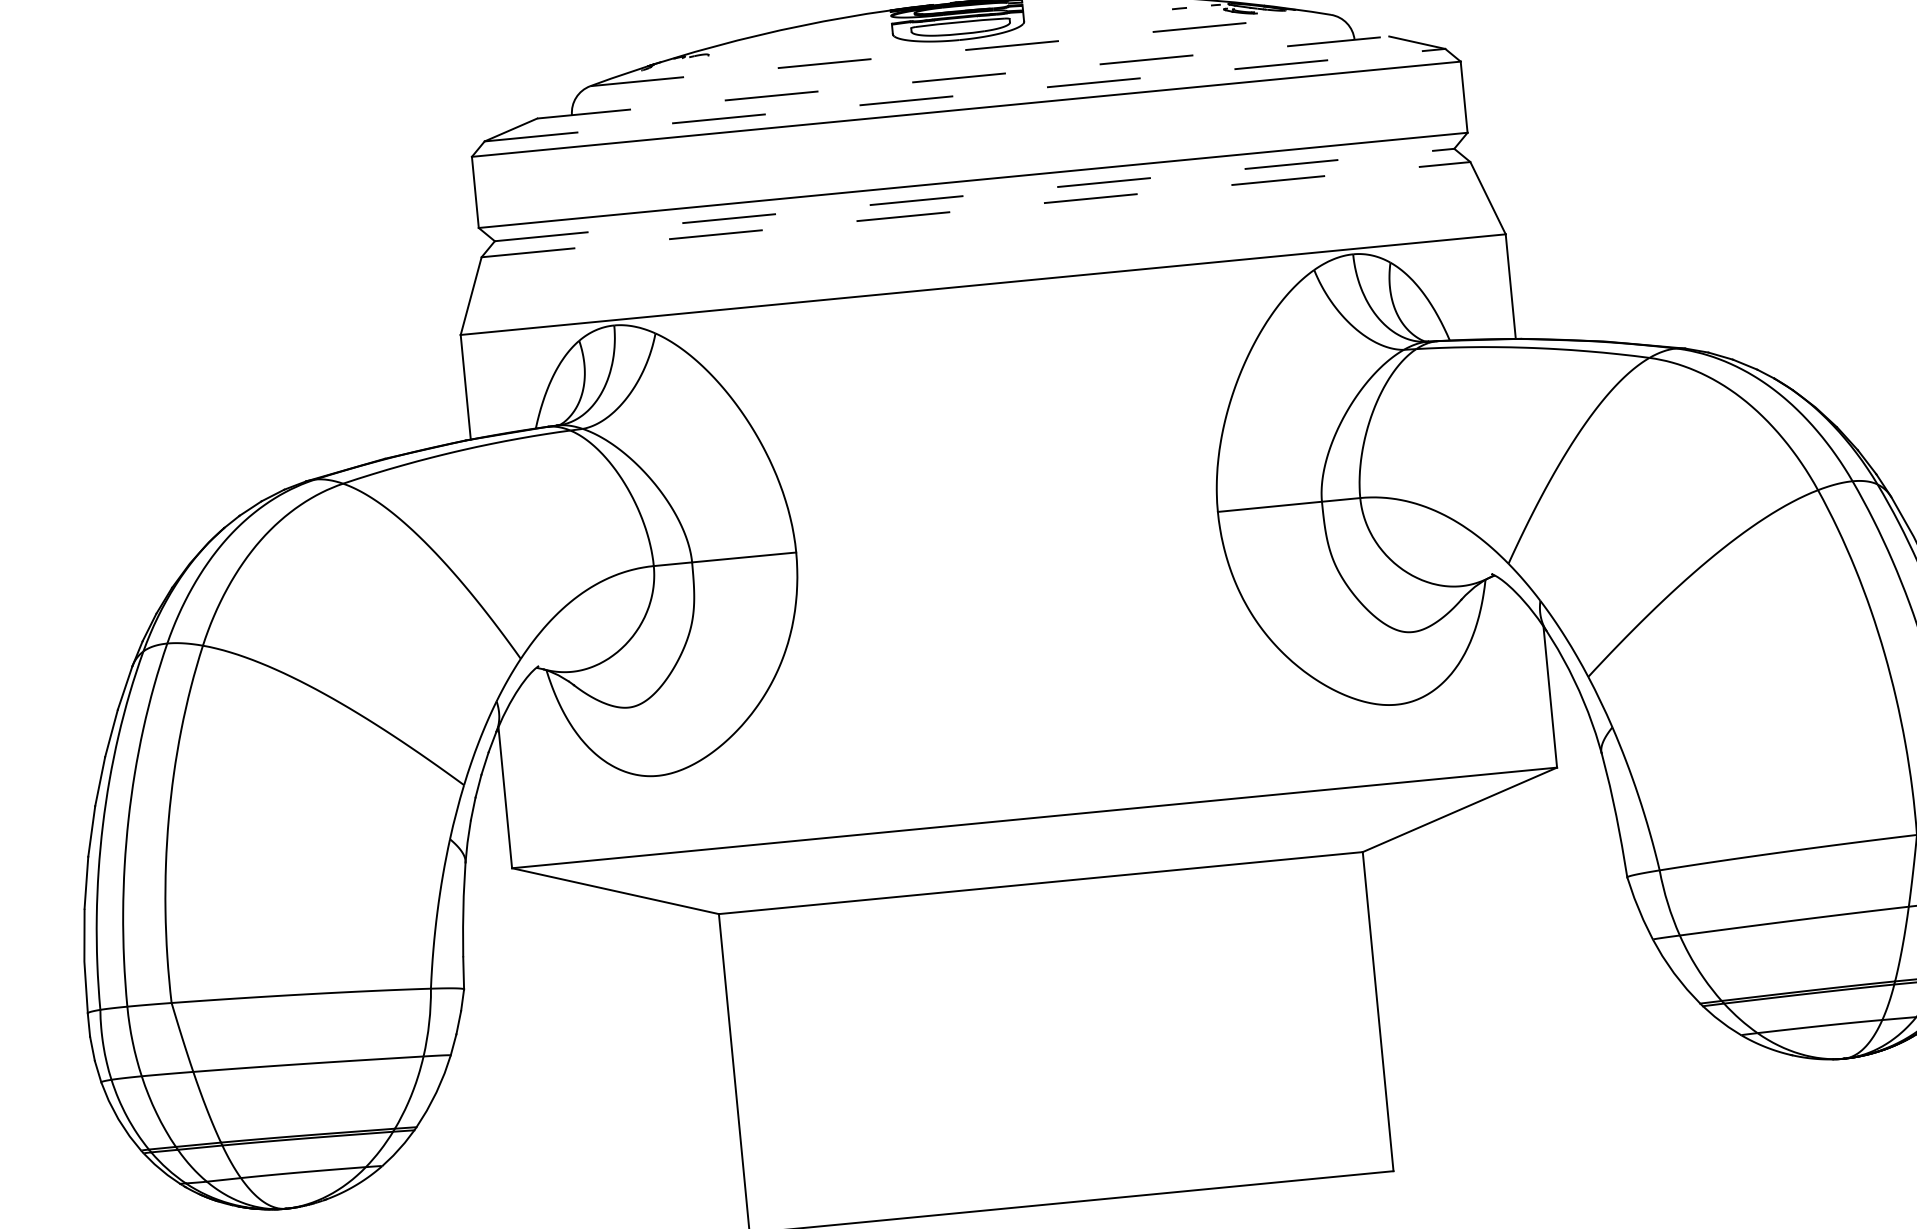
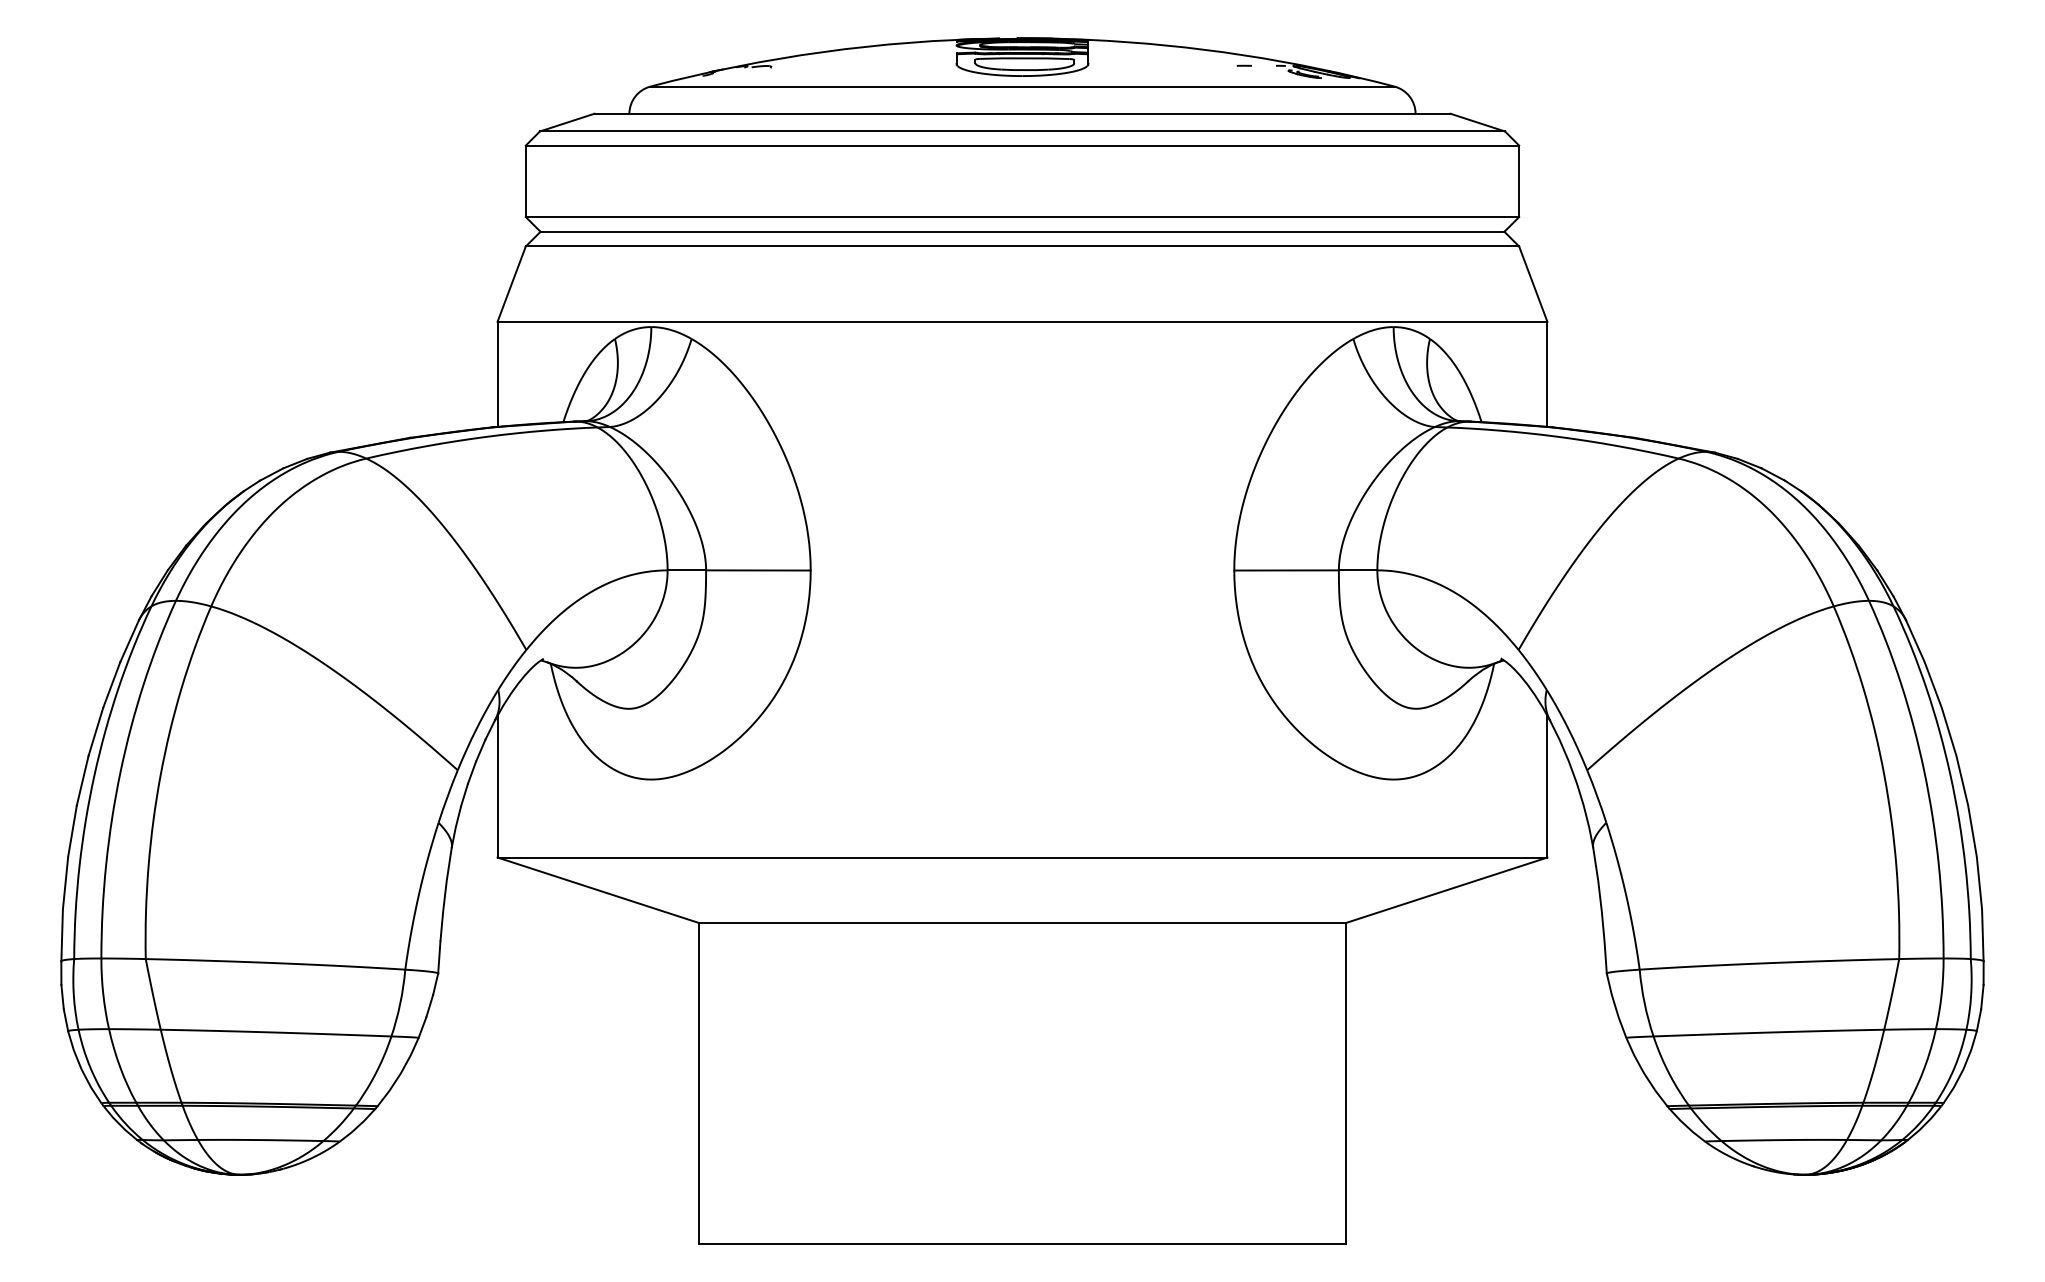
line: (960, 50) -> (1022, 86), dashed -> solid
line: (963, 77) -> (1022, 113), dashed -> solid
line: (964, 95) -> (1022, 131), dashed -> solid
line: (974, 194) -> (1022, 231), dashed -> solid
line: (976, 209) -> (1022, 246), dashed -> solid

